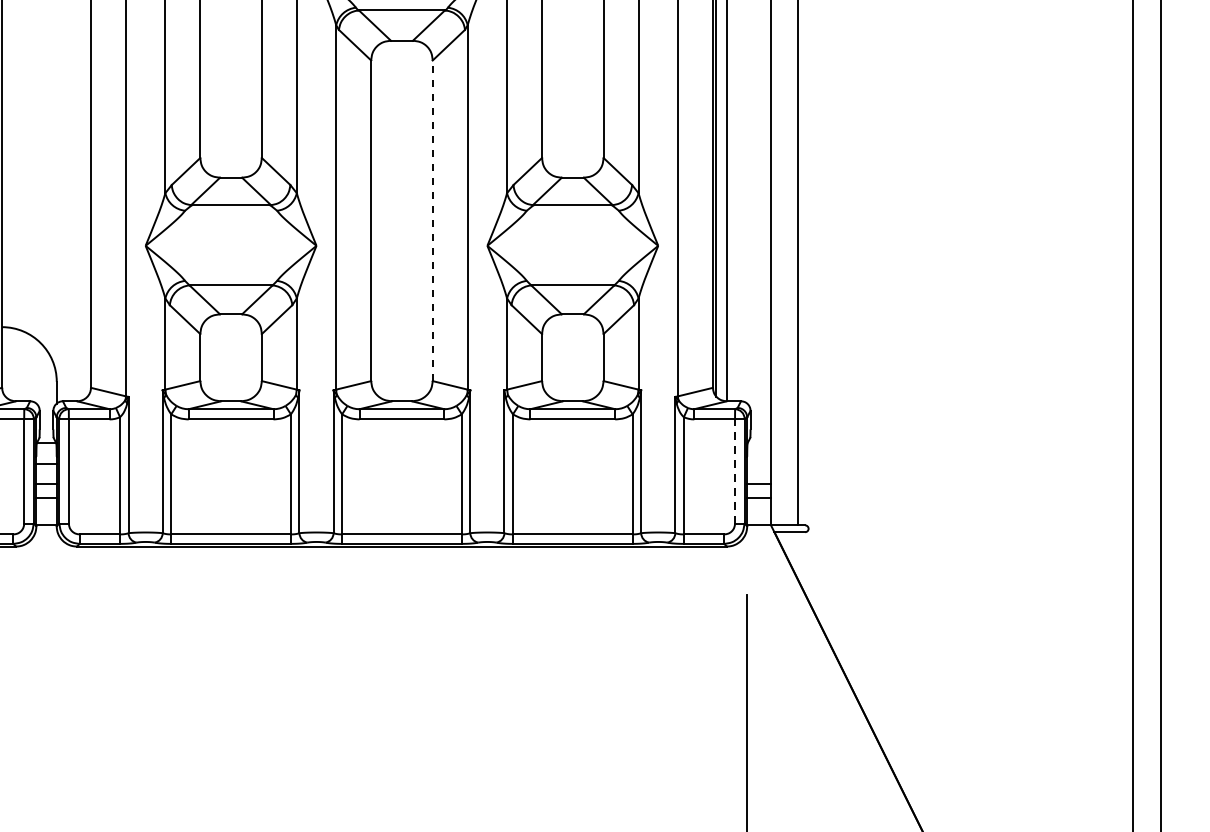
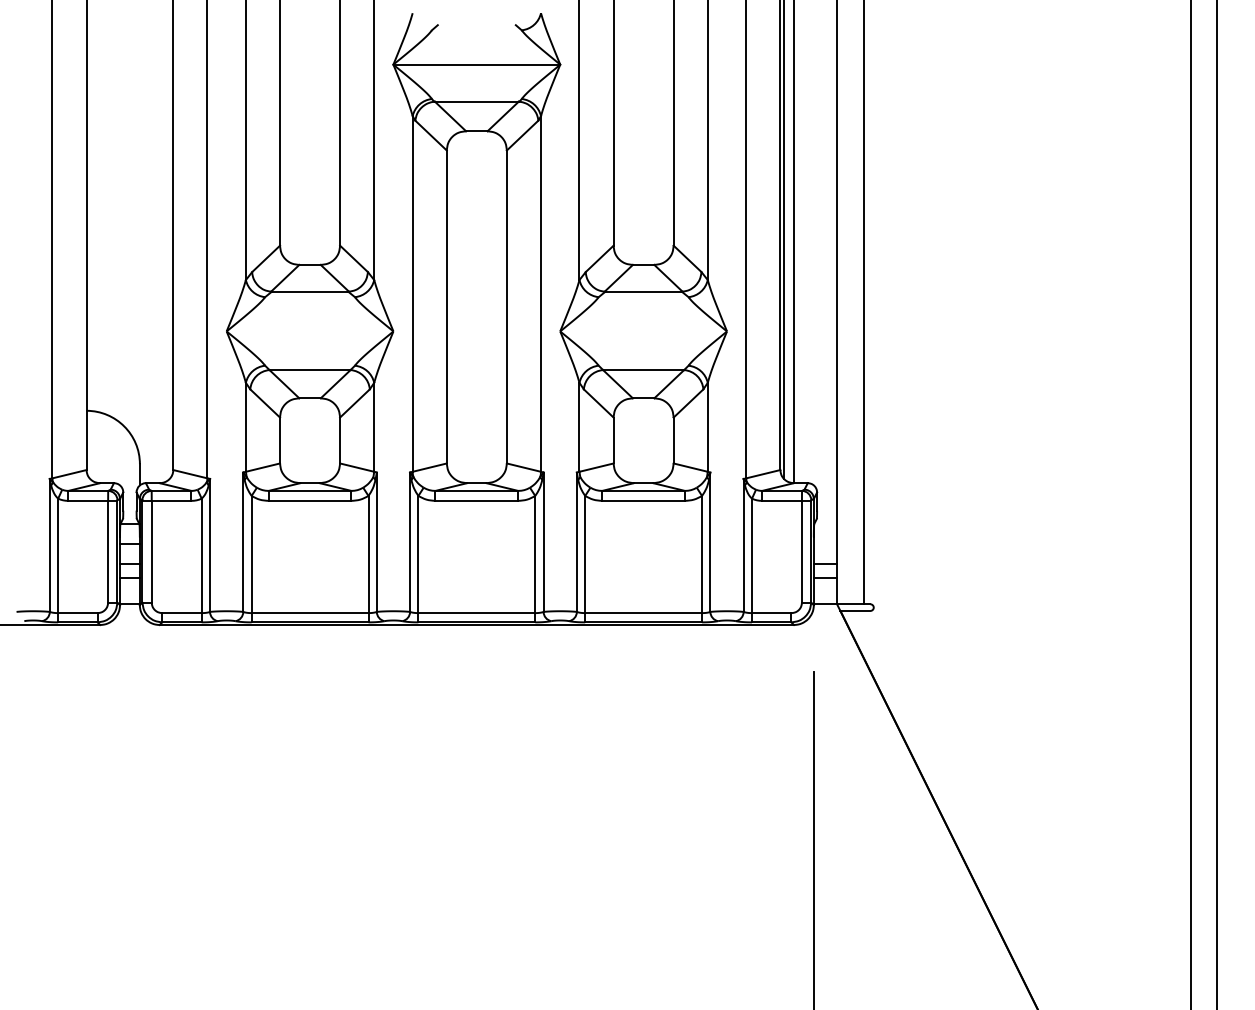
line: (432, 220) -> (506, 306), dashed -> solid
line: (734, 471) -> (801, 551), dashed -> solid

